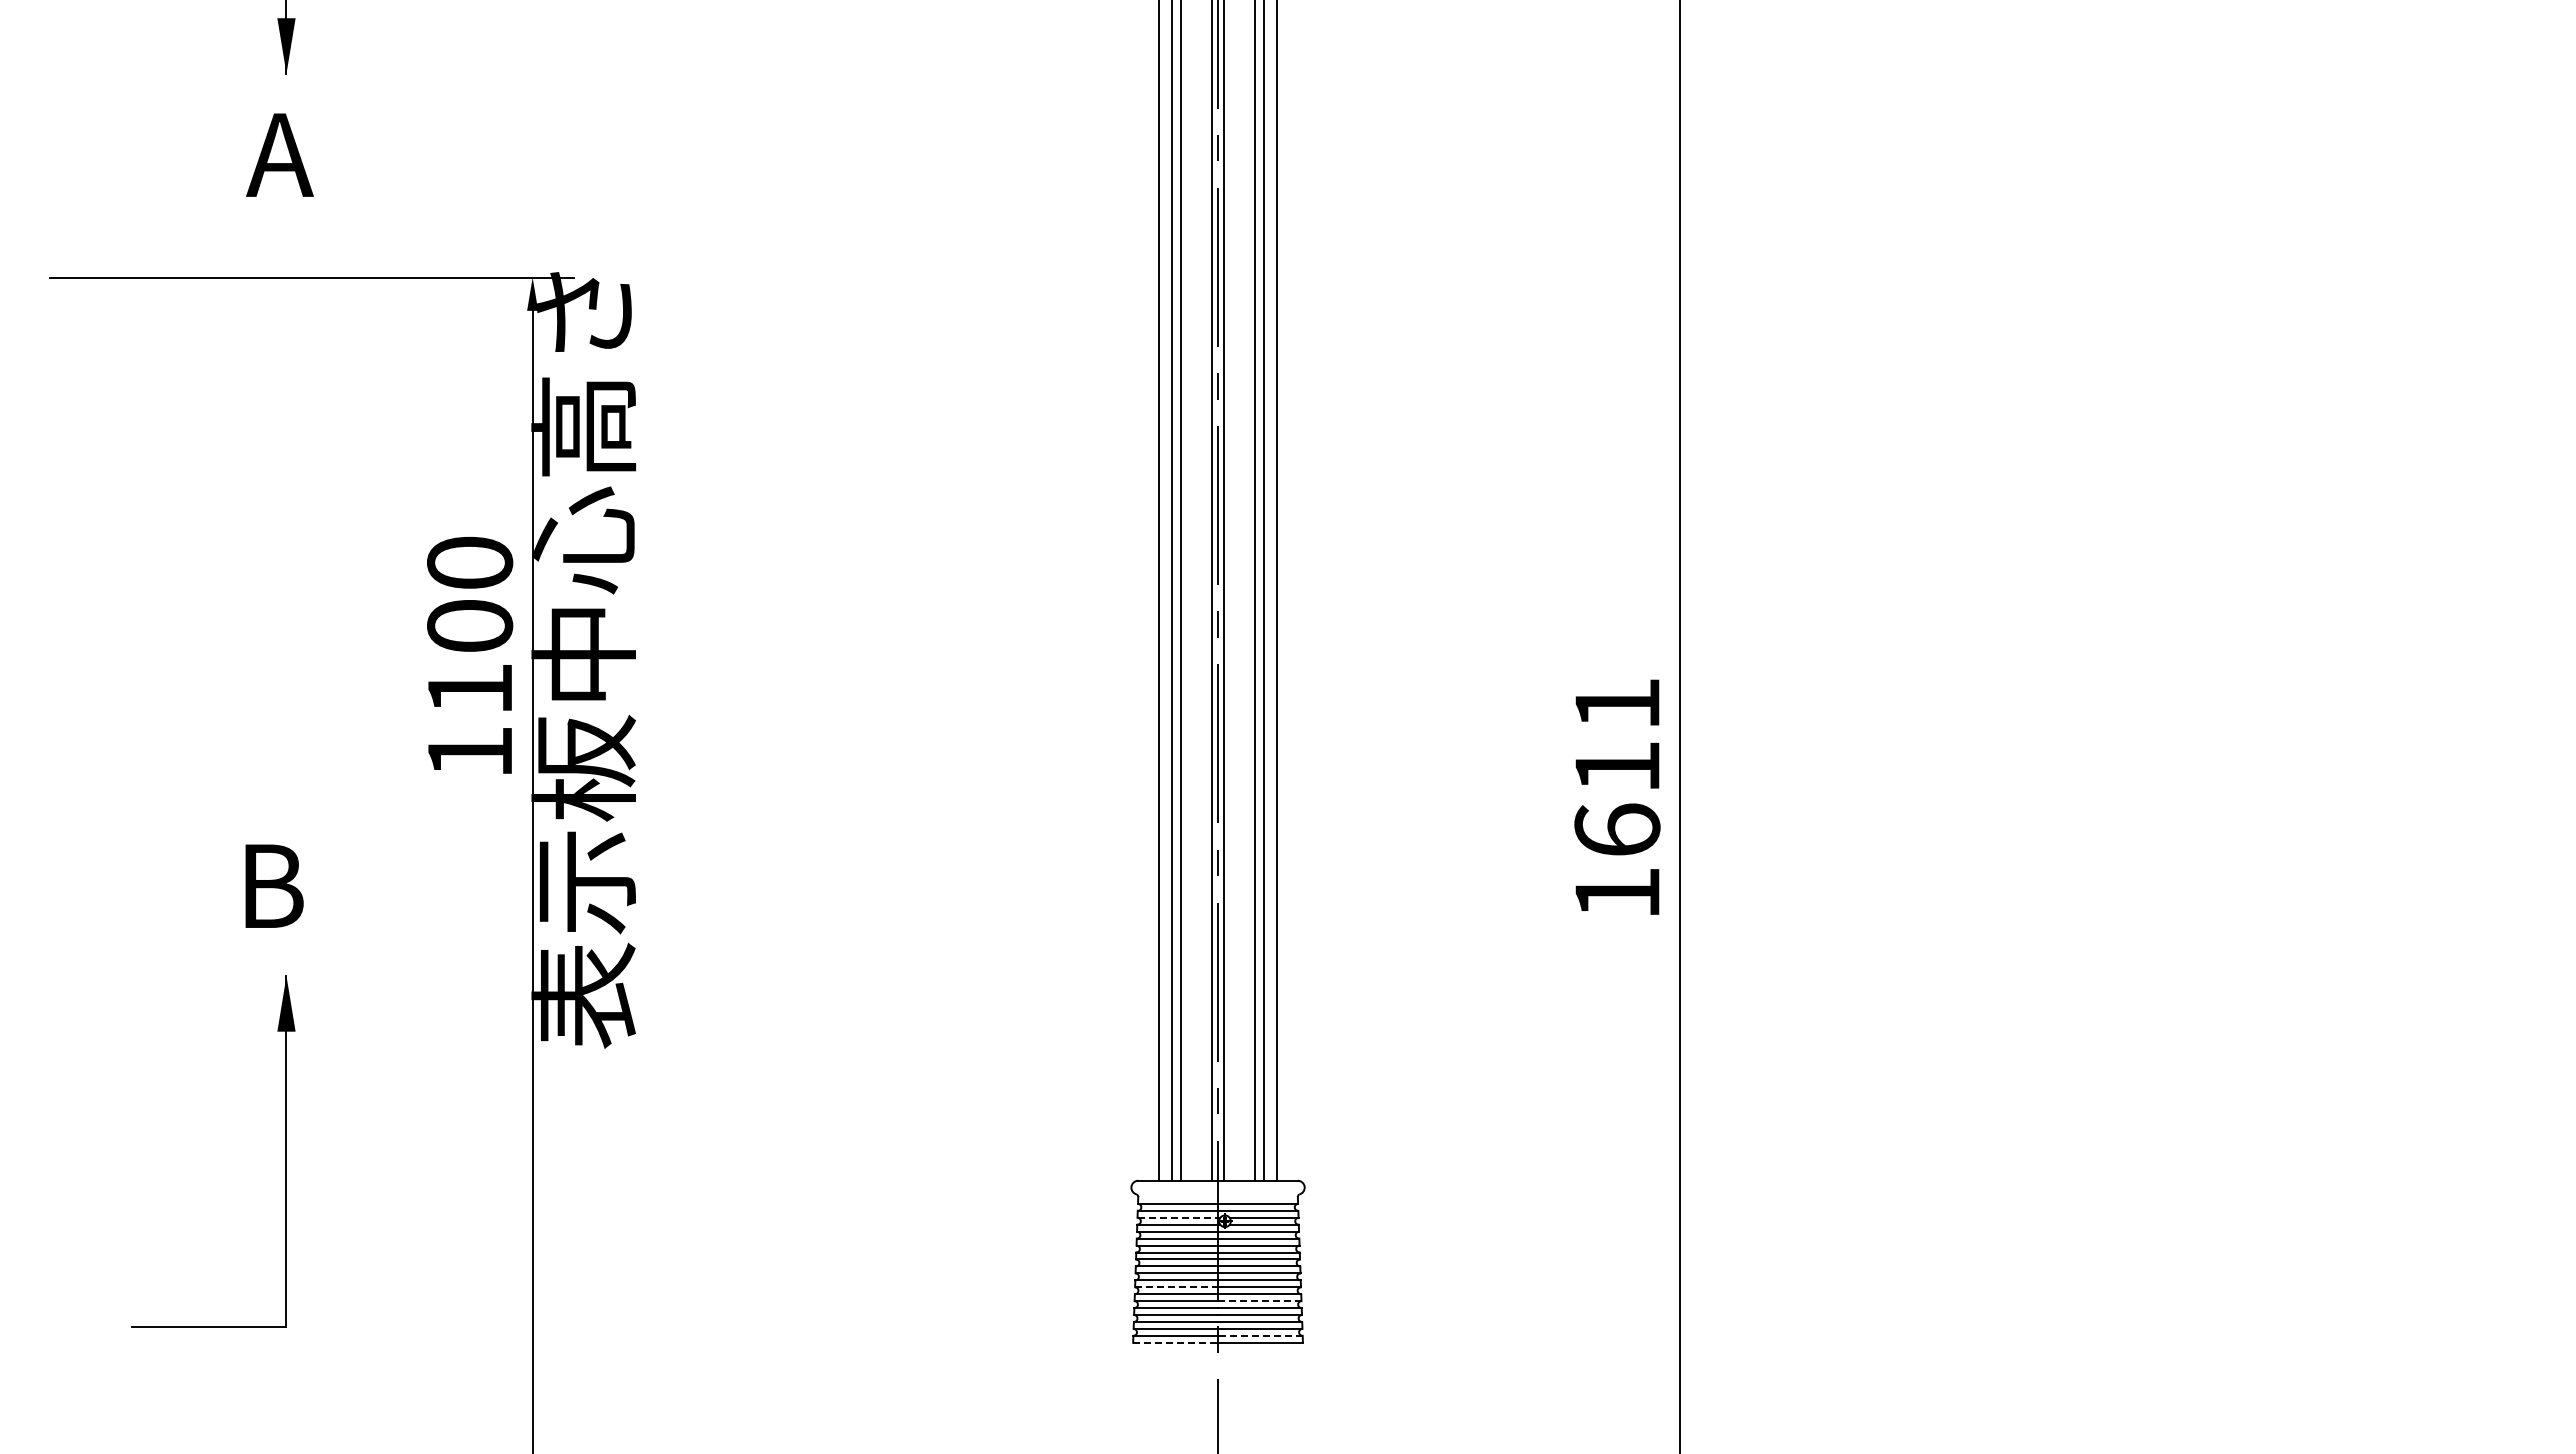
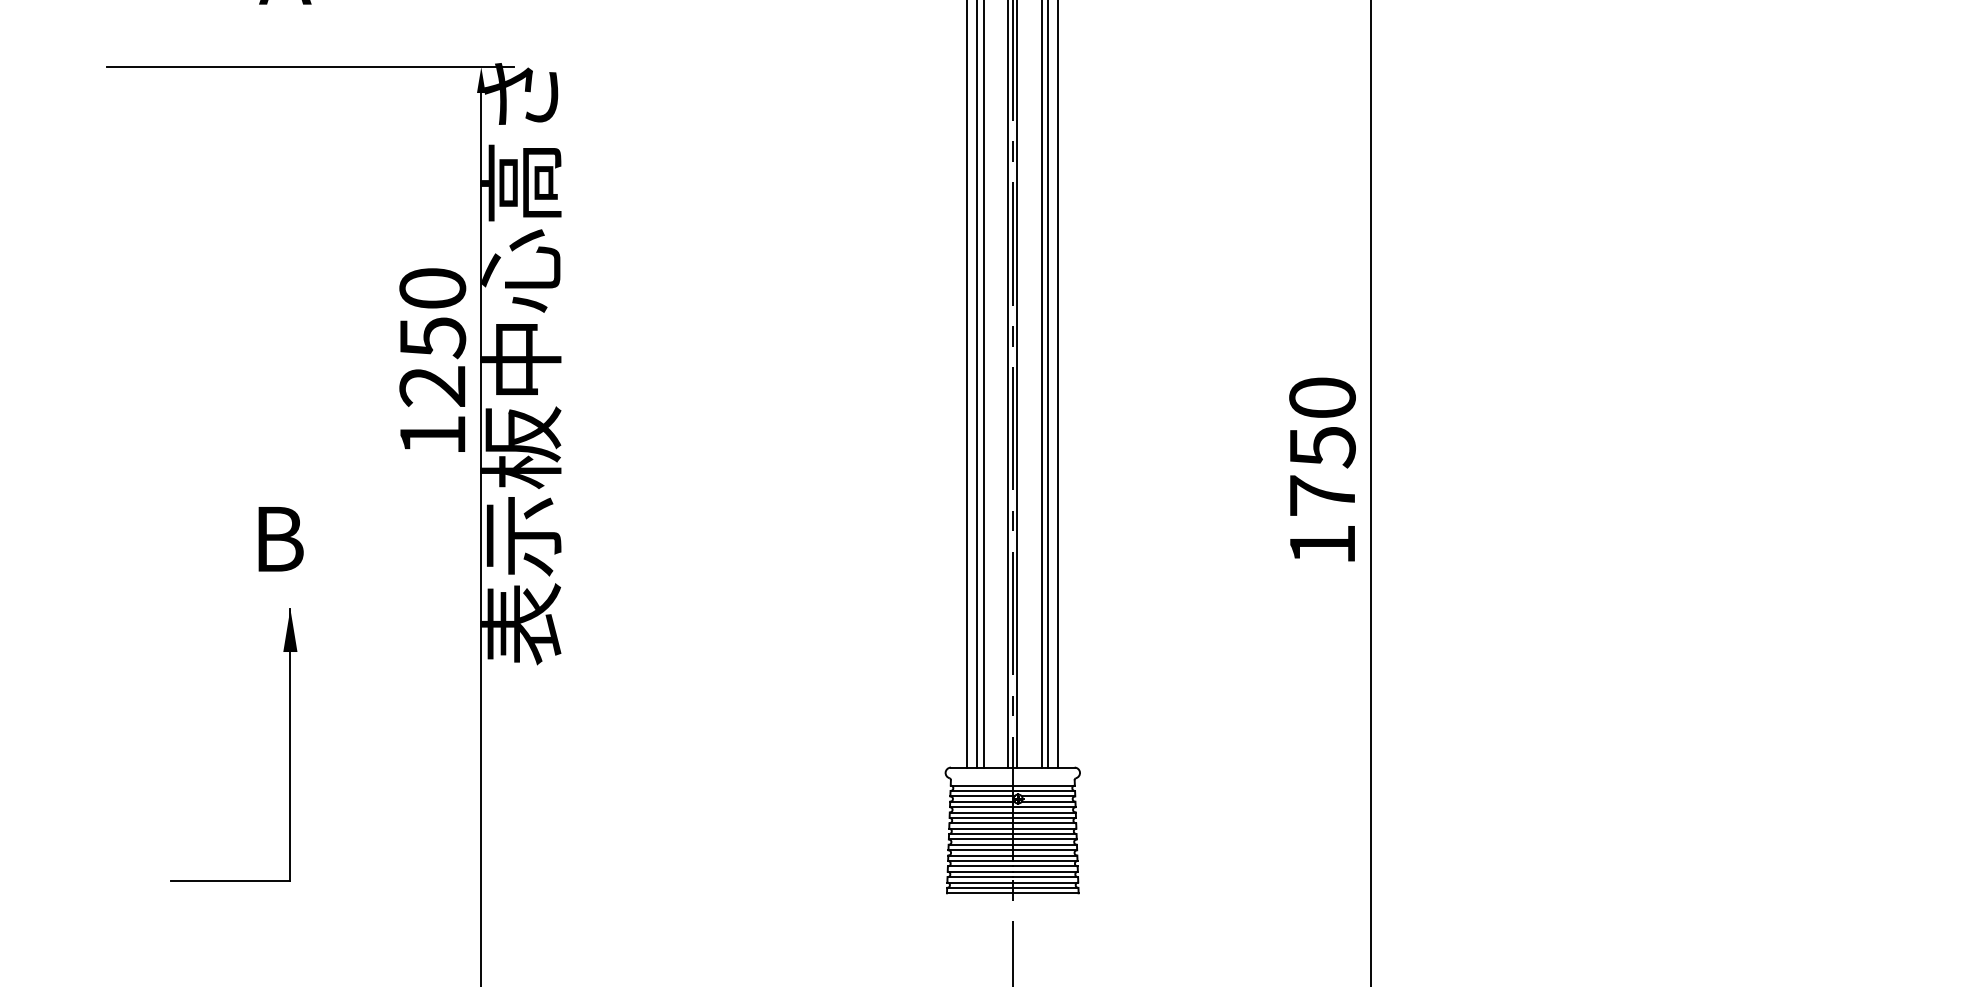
text: (470, 657) -> (433, 361), 1100 -> 1250
text: (1617, 767) -> (1322, 447), 1611 -> 1750
line: (1178, 1217) -> (982, 796), dashed -> solid
line: (1177, 1287) -> (981, 850), dashed -> solid
line: (1259, 1301) -> (1044, 861), dashed -> solid
line: (1259, 1335) -> (1044, 887), dashed -> solid
line: (1176, 1342) -> (980, 893), dashed -> solid

